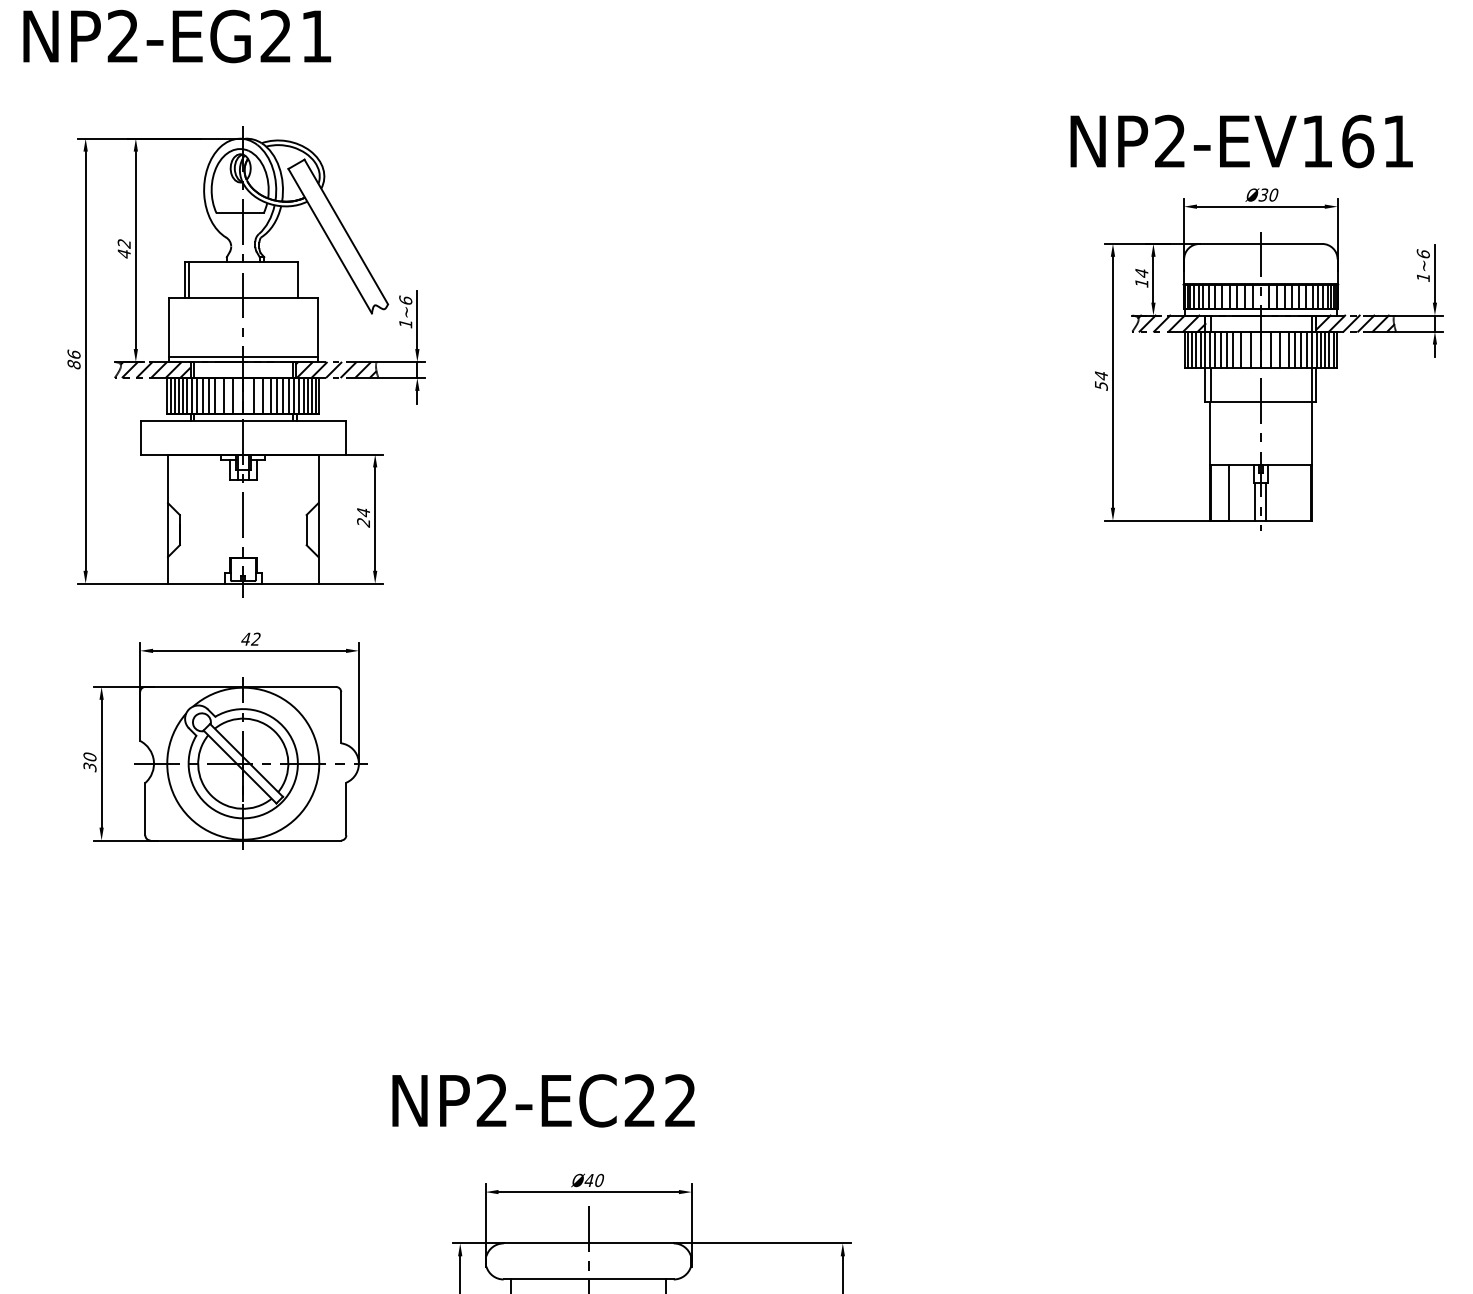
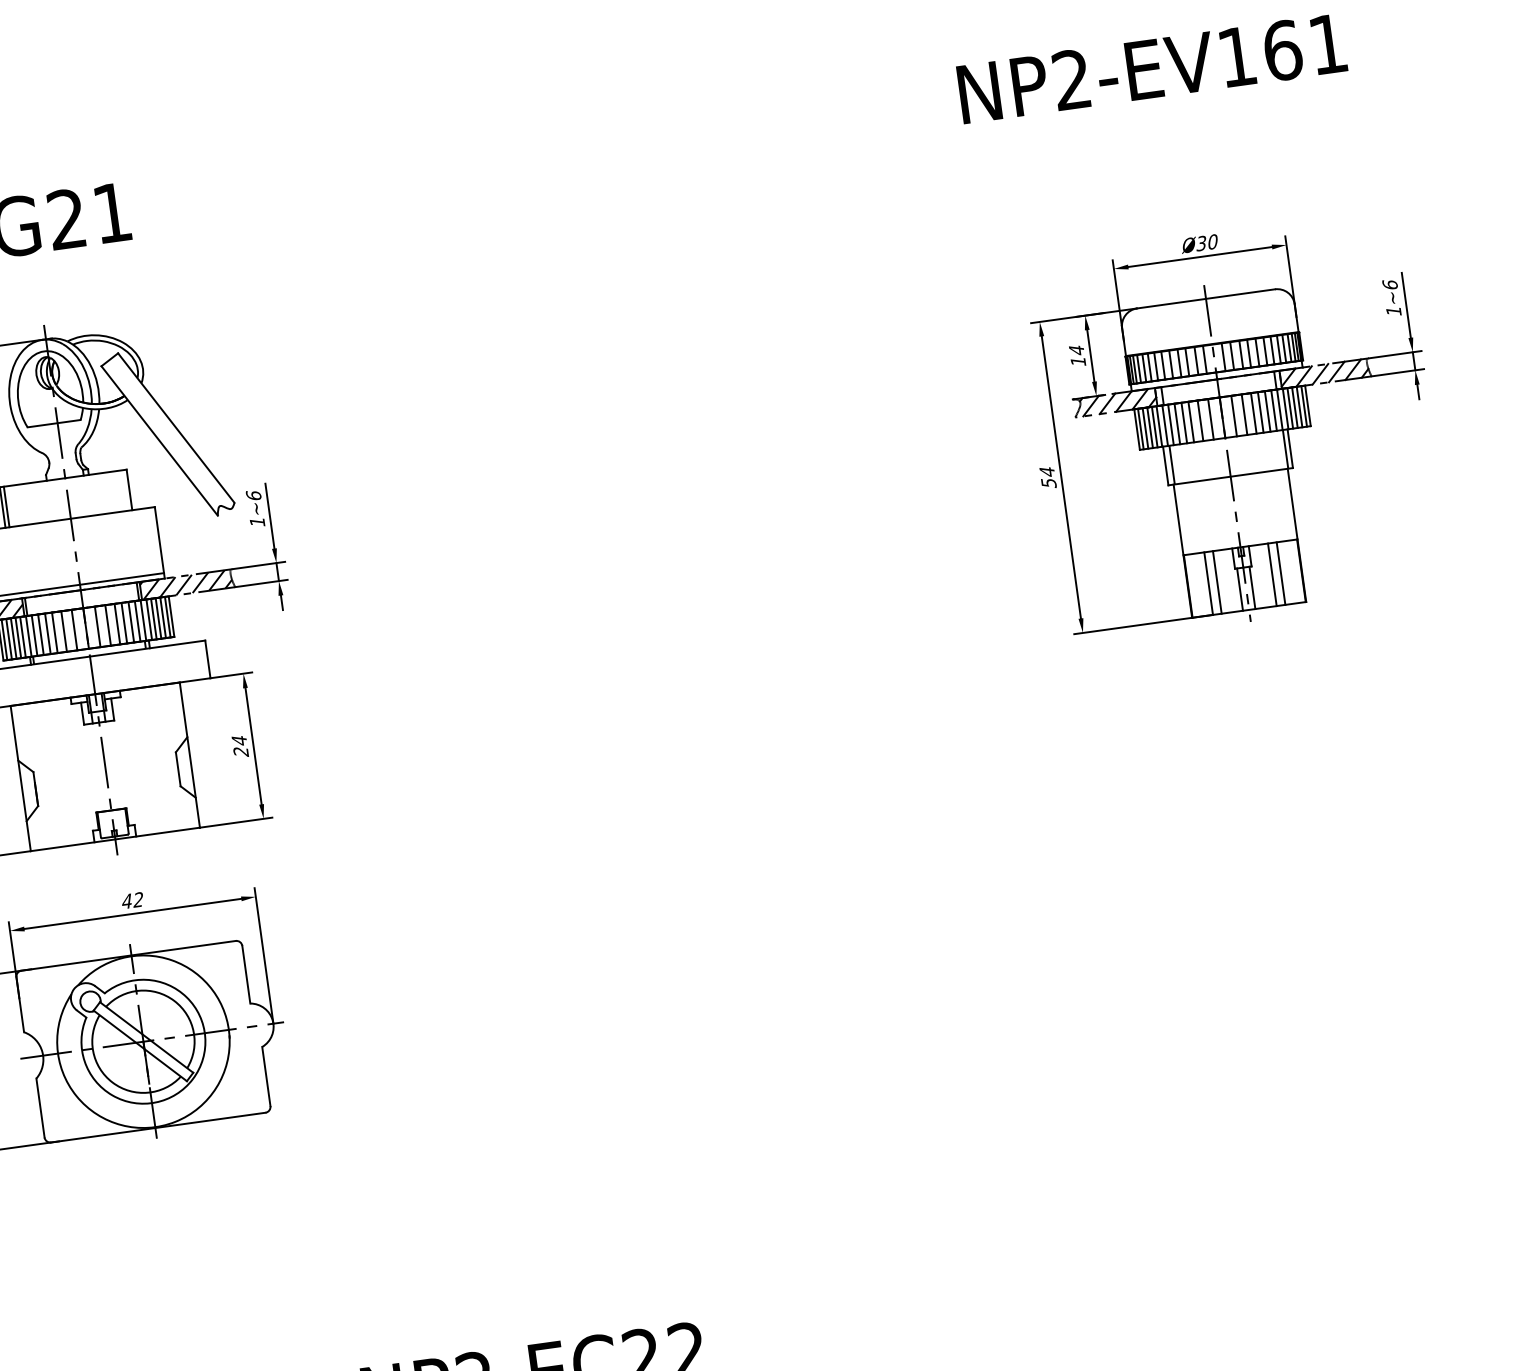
text: (1241, 141) -> (1151, 68), moved
line: (1236, 492) -> (1217, 582), added
line: (1285, 492) -> (1272, 574), added
line: (1293, 492) -> (1281, 573), added

